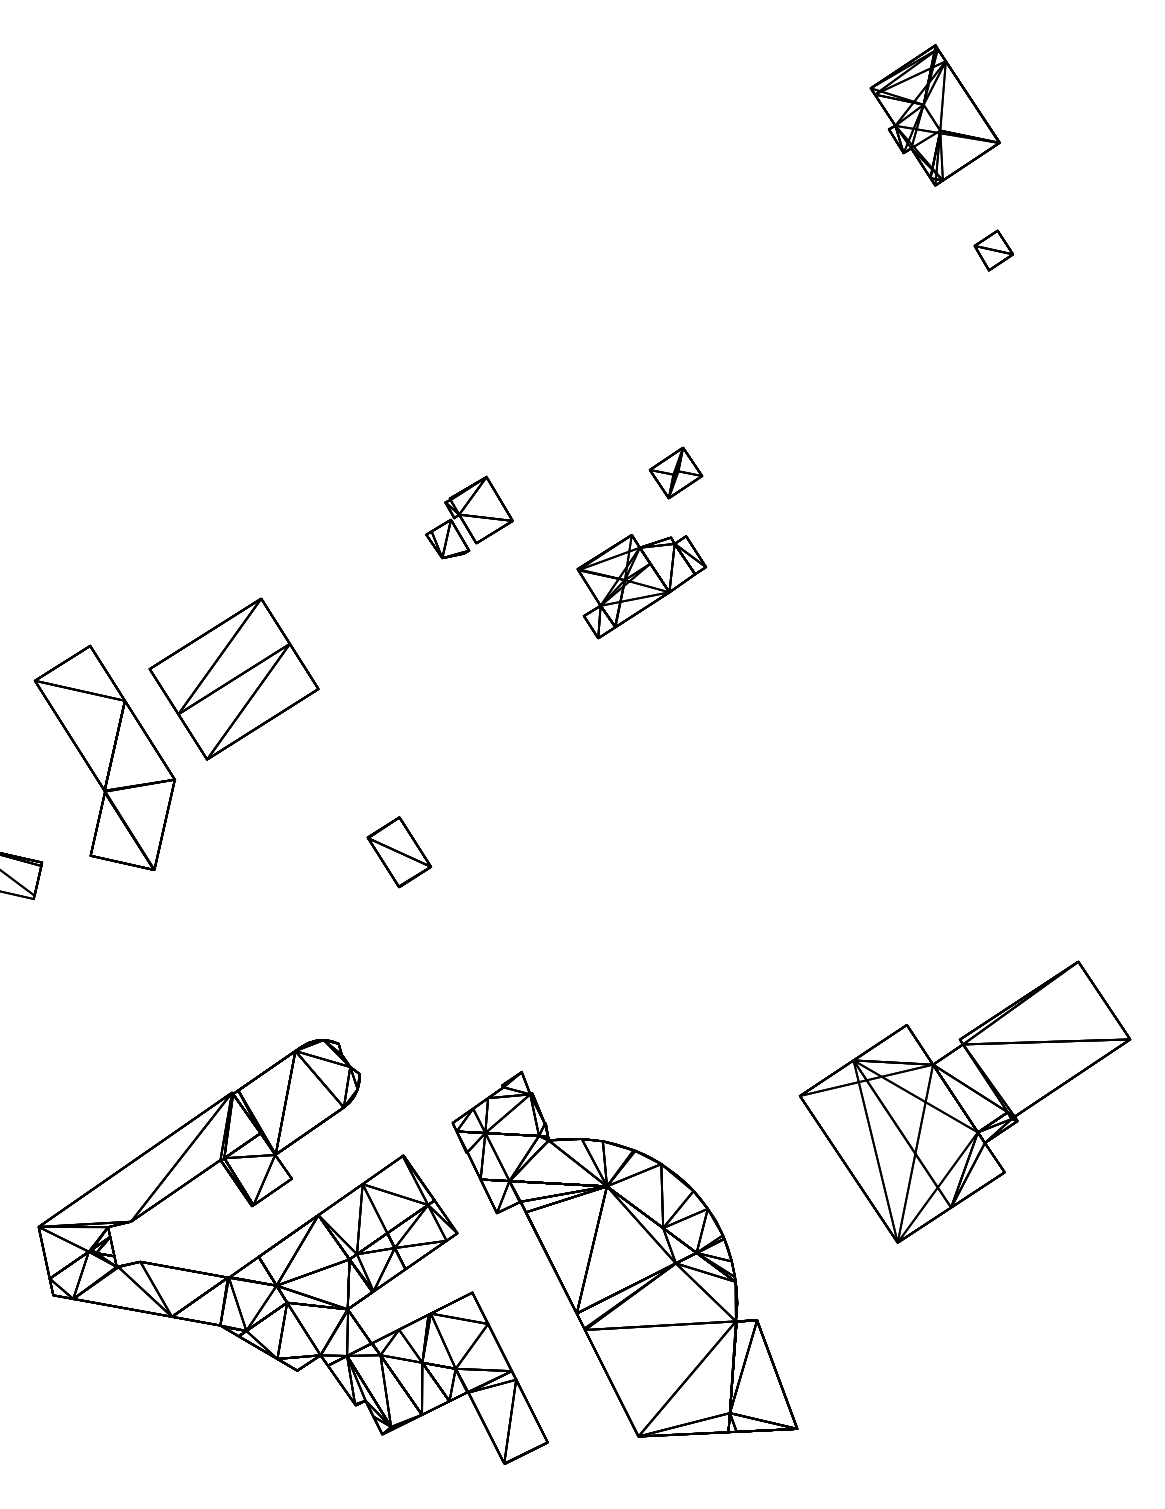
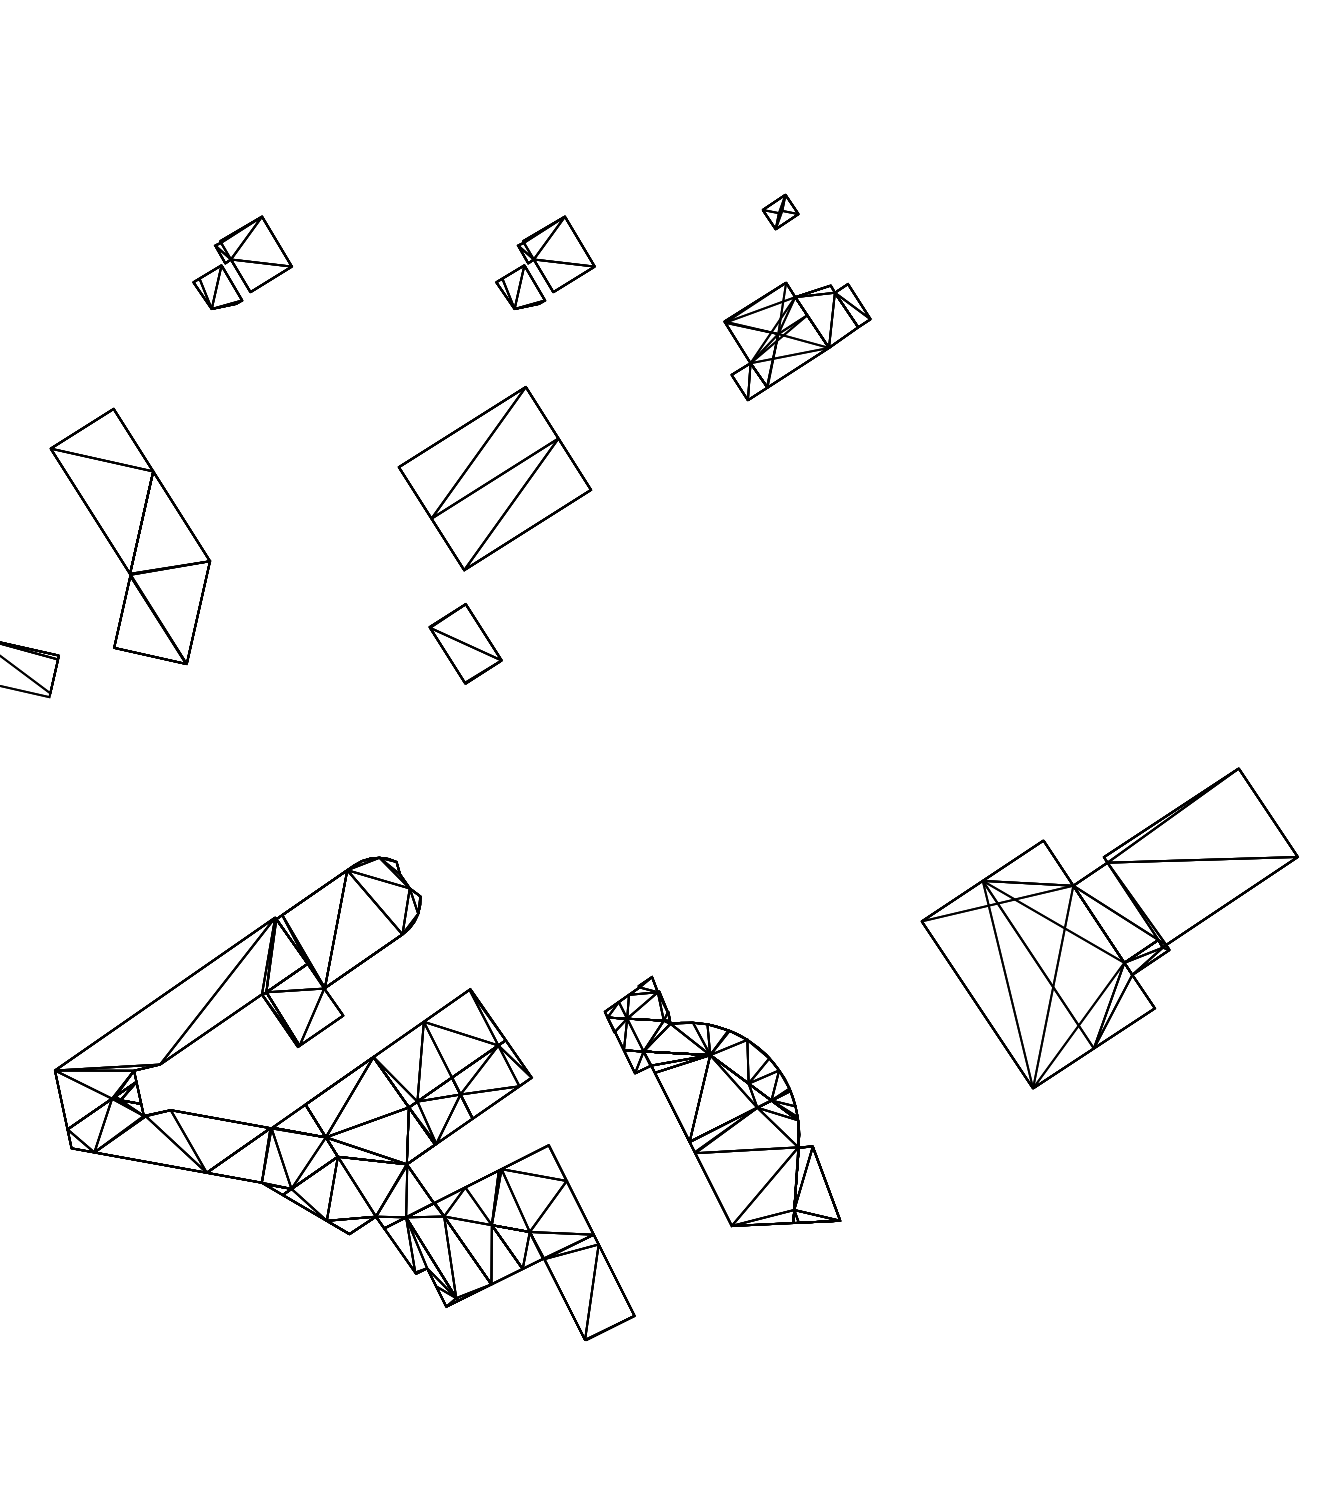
part: (675, 472) -> (780, 211), size x0.6
part: (203, 517) -> (242, 262), added
part: (641, 586) -> (797, 341), moved
part: (233, 678) -> (494, 477), moved
part: (624, 1253) -> (721, 1100), size x0.6

